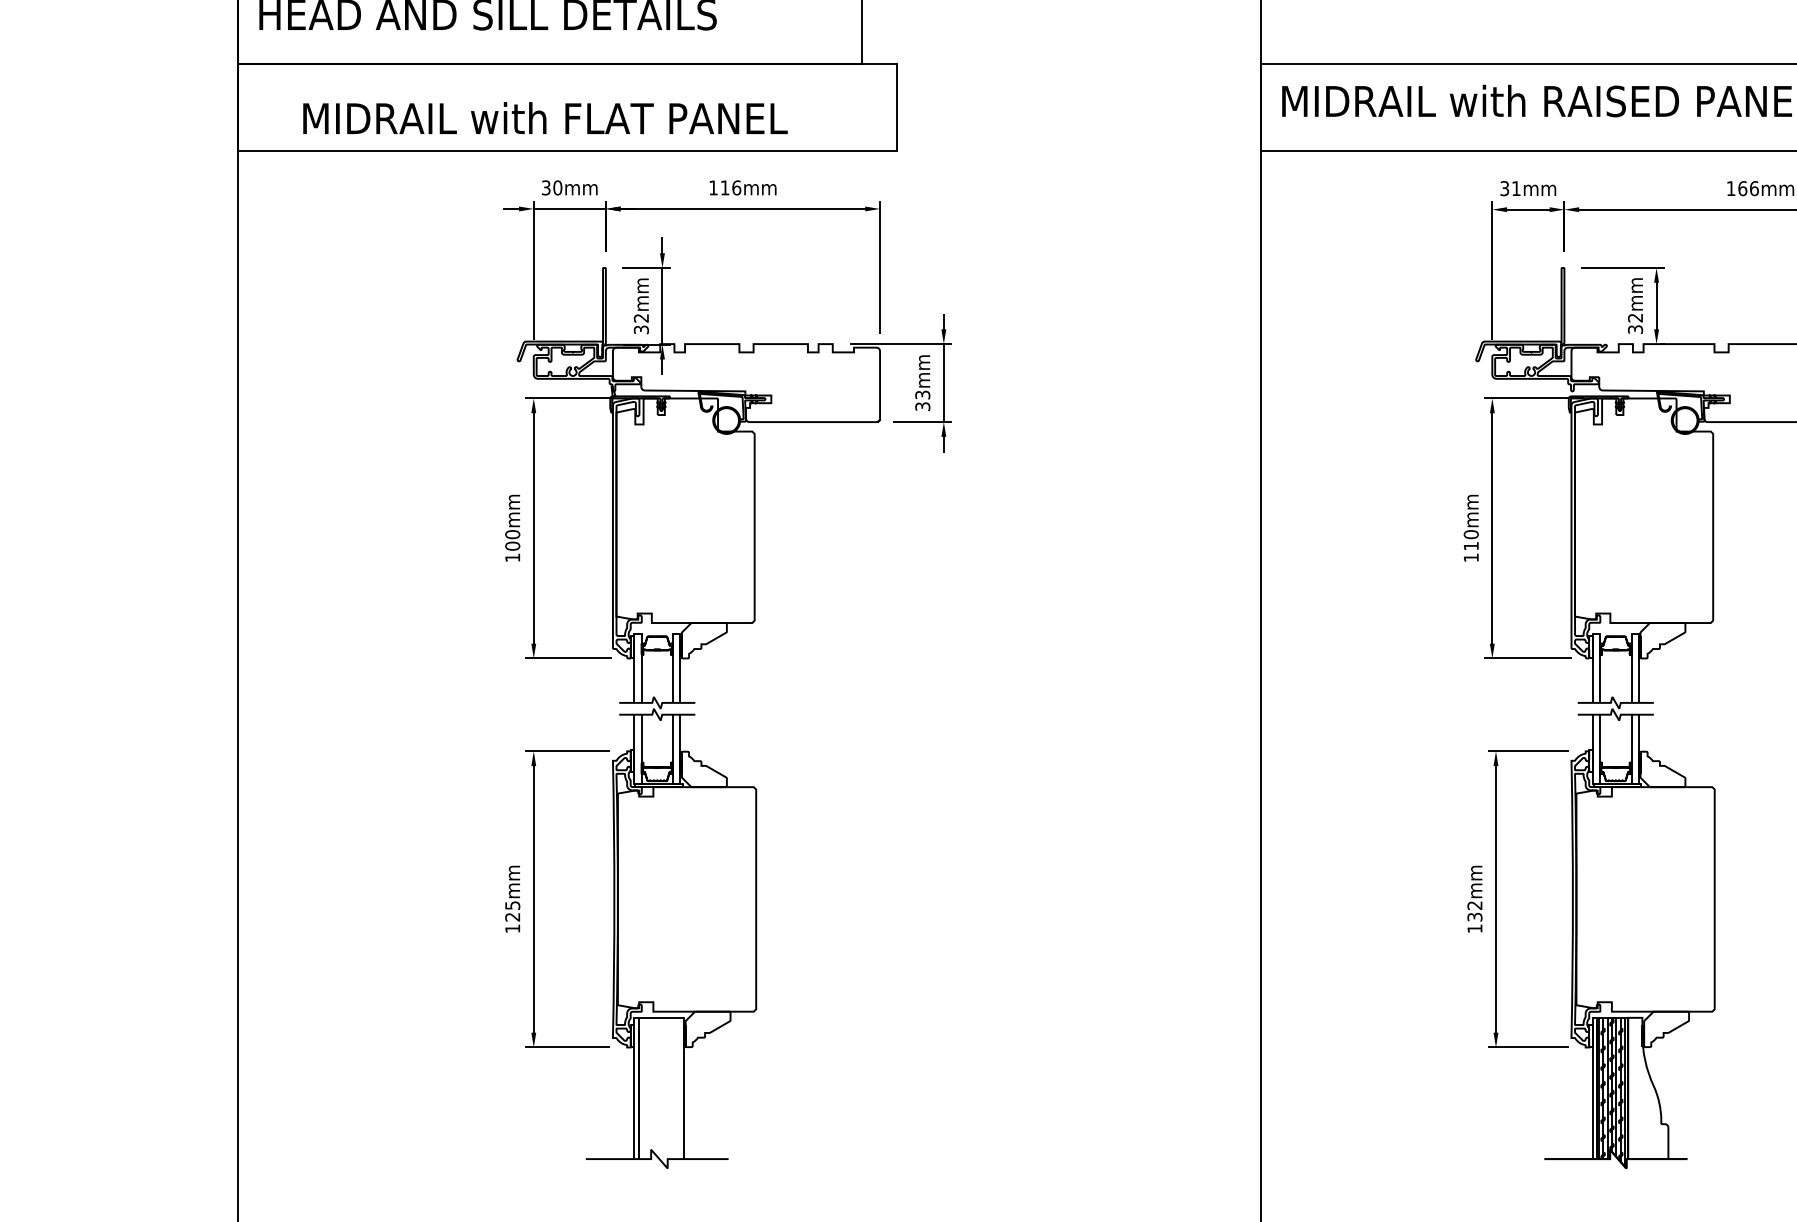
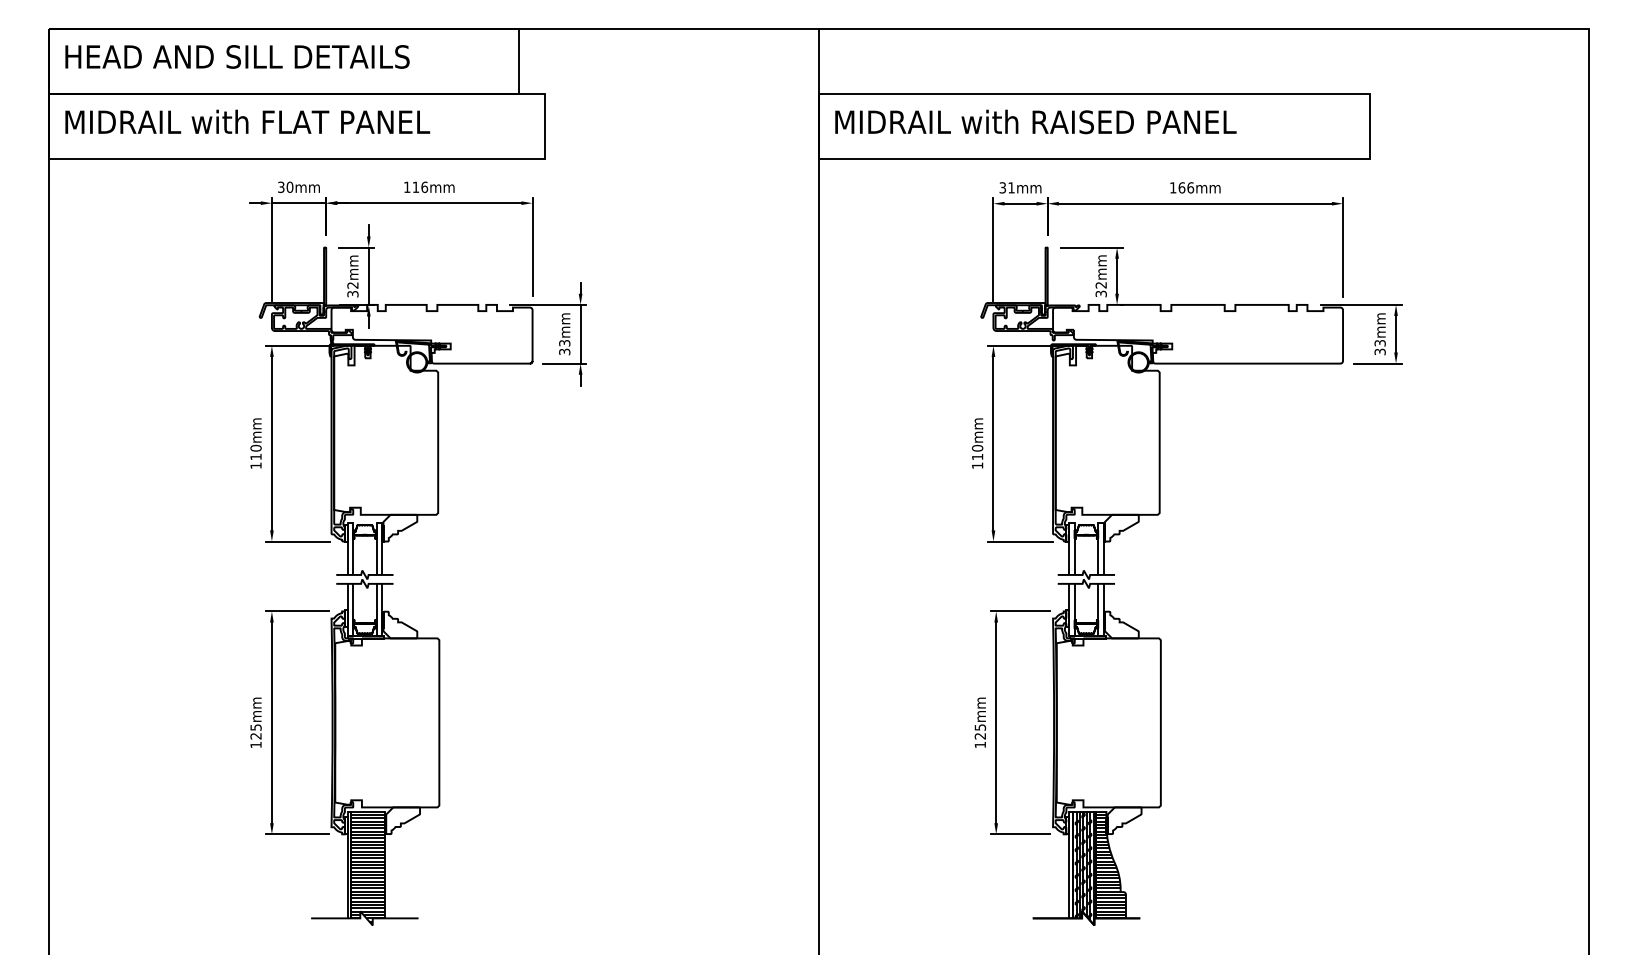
text: (545, 117) -> (247, 121), moved
text: (511, 545) -> (255, 456), 100mm -> 110mm
text: (1475, 910) -> (980, 731), 132mm -> 125mm
hatch: (1647, 1090) -> (1110, 866), added
hatch: (660, 1094) -> (367, 869), added

